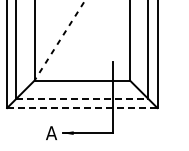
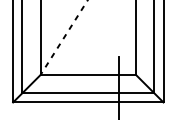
line: (82, 98) -> (88, 92), dashed -> solid
line: (82, 108) -> (88, 102), dashed -> solid

